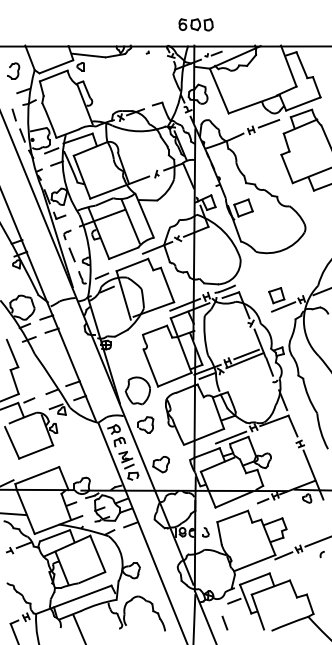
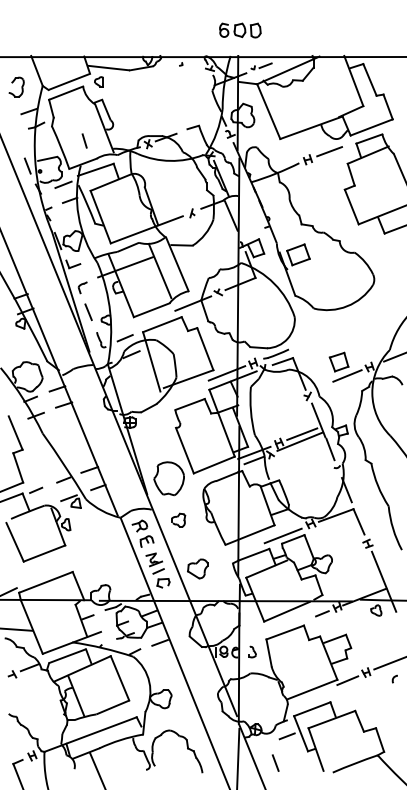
line: (14, 114) -> (84, 140), moved
part: (145, 424) -> (178, 520), size x0.7

